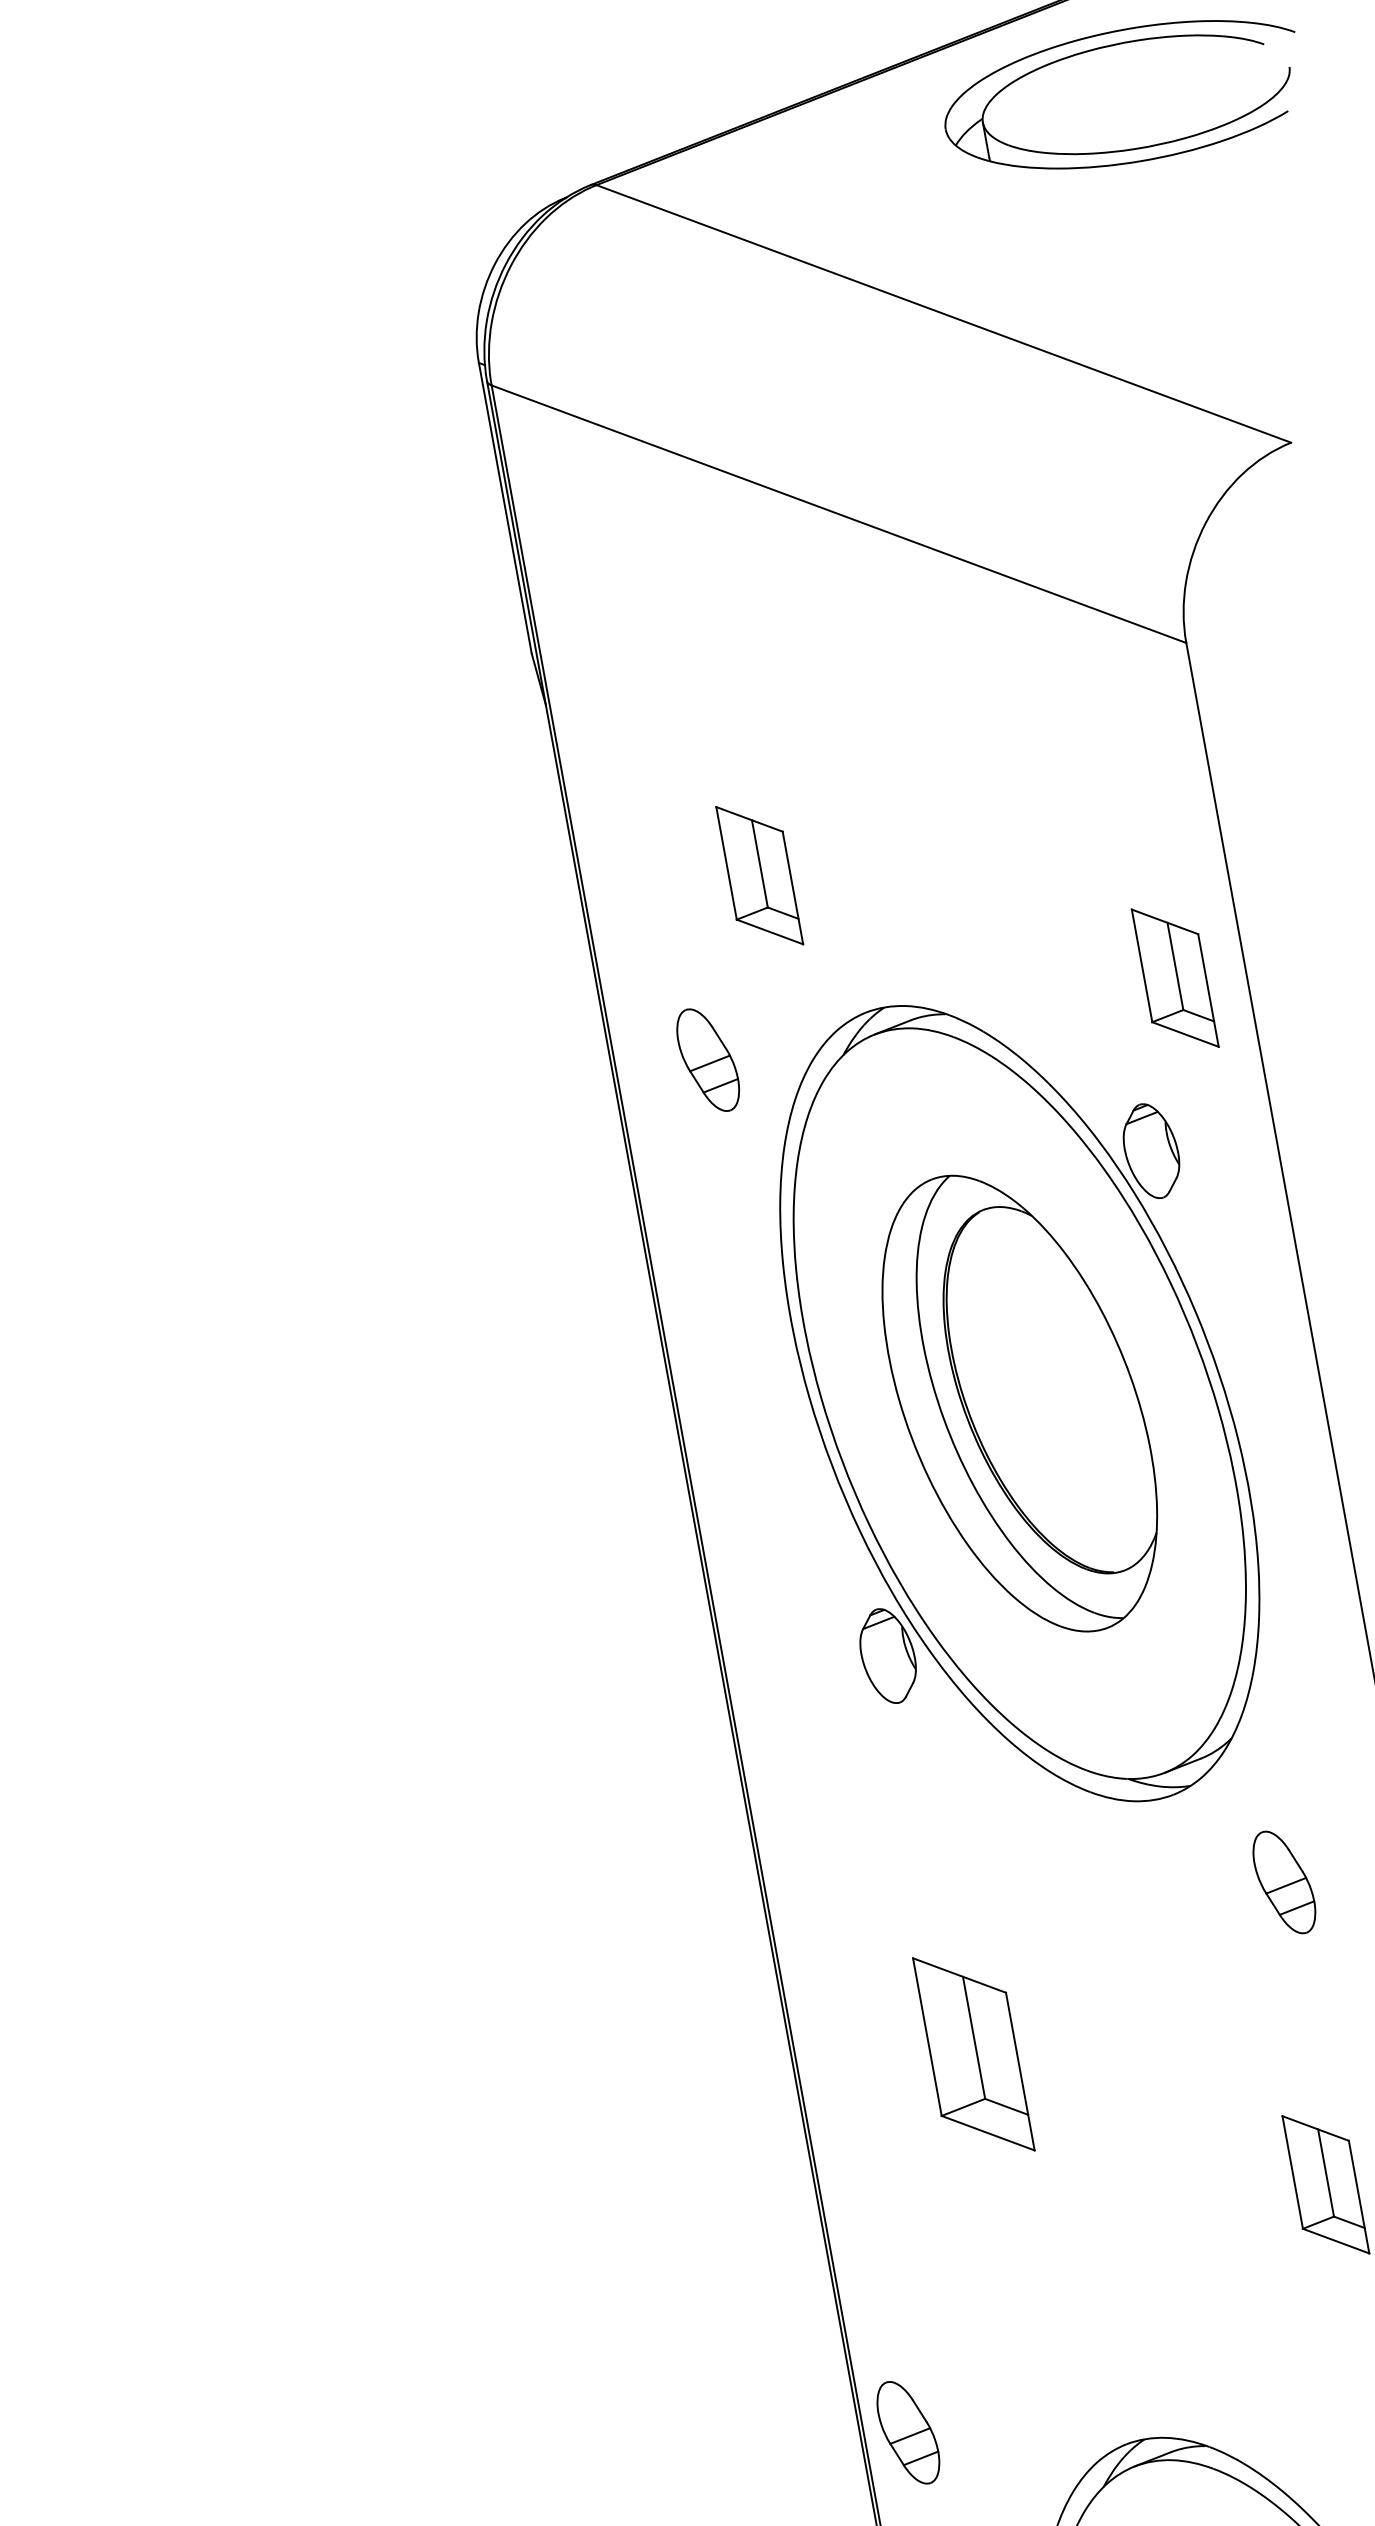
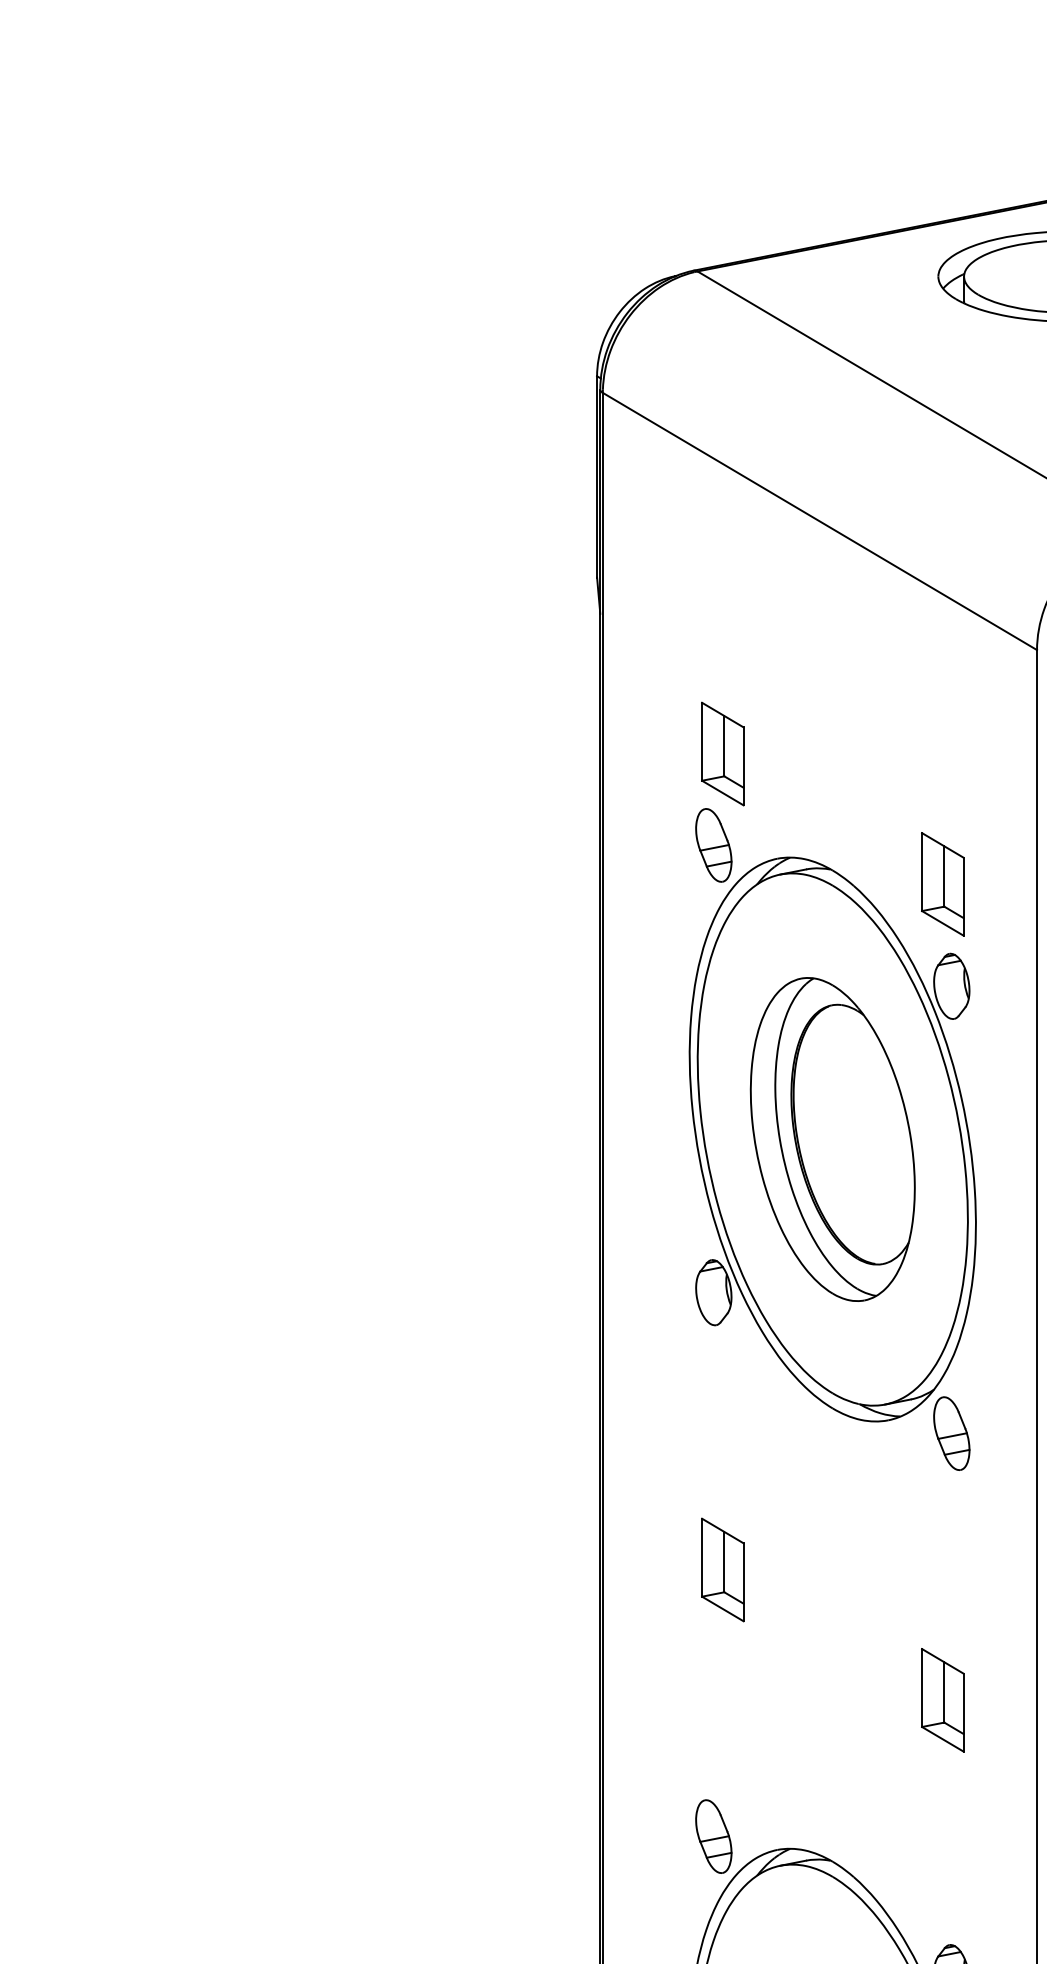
part: (1174, 978) -> (942, 884), moved
part: (707, 1060) -> (713, 845), moved
part: (1283, 1882) -> (951, 1433), moved
part: (973, 2053) -> (722, 1569), size x0.71
part: (907, 2432) -> (713, 1836), moved

